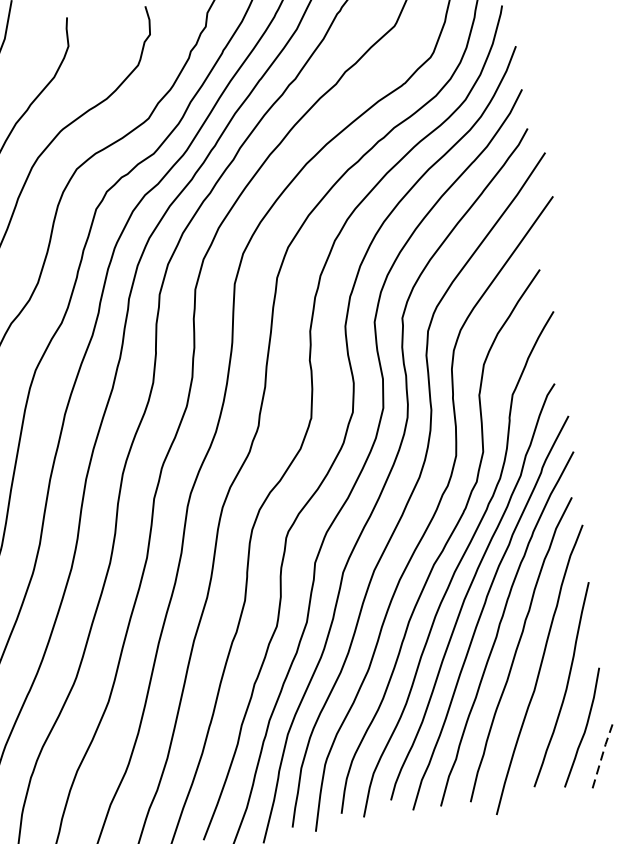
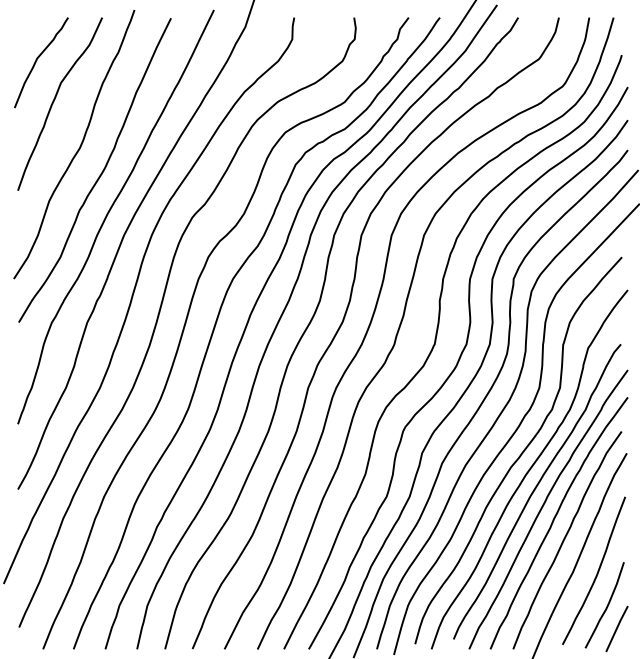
line: (601, 755) -> (616, 628), dashed -> solid

